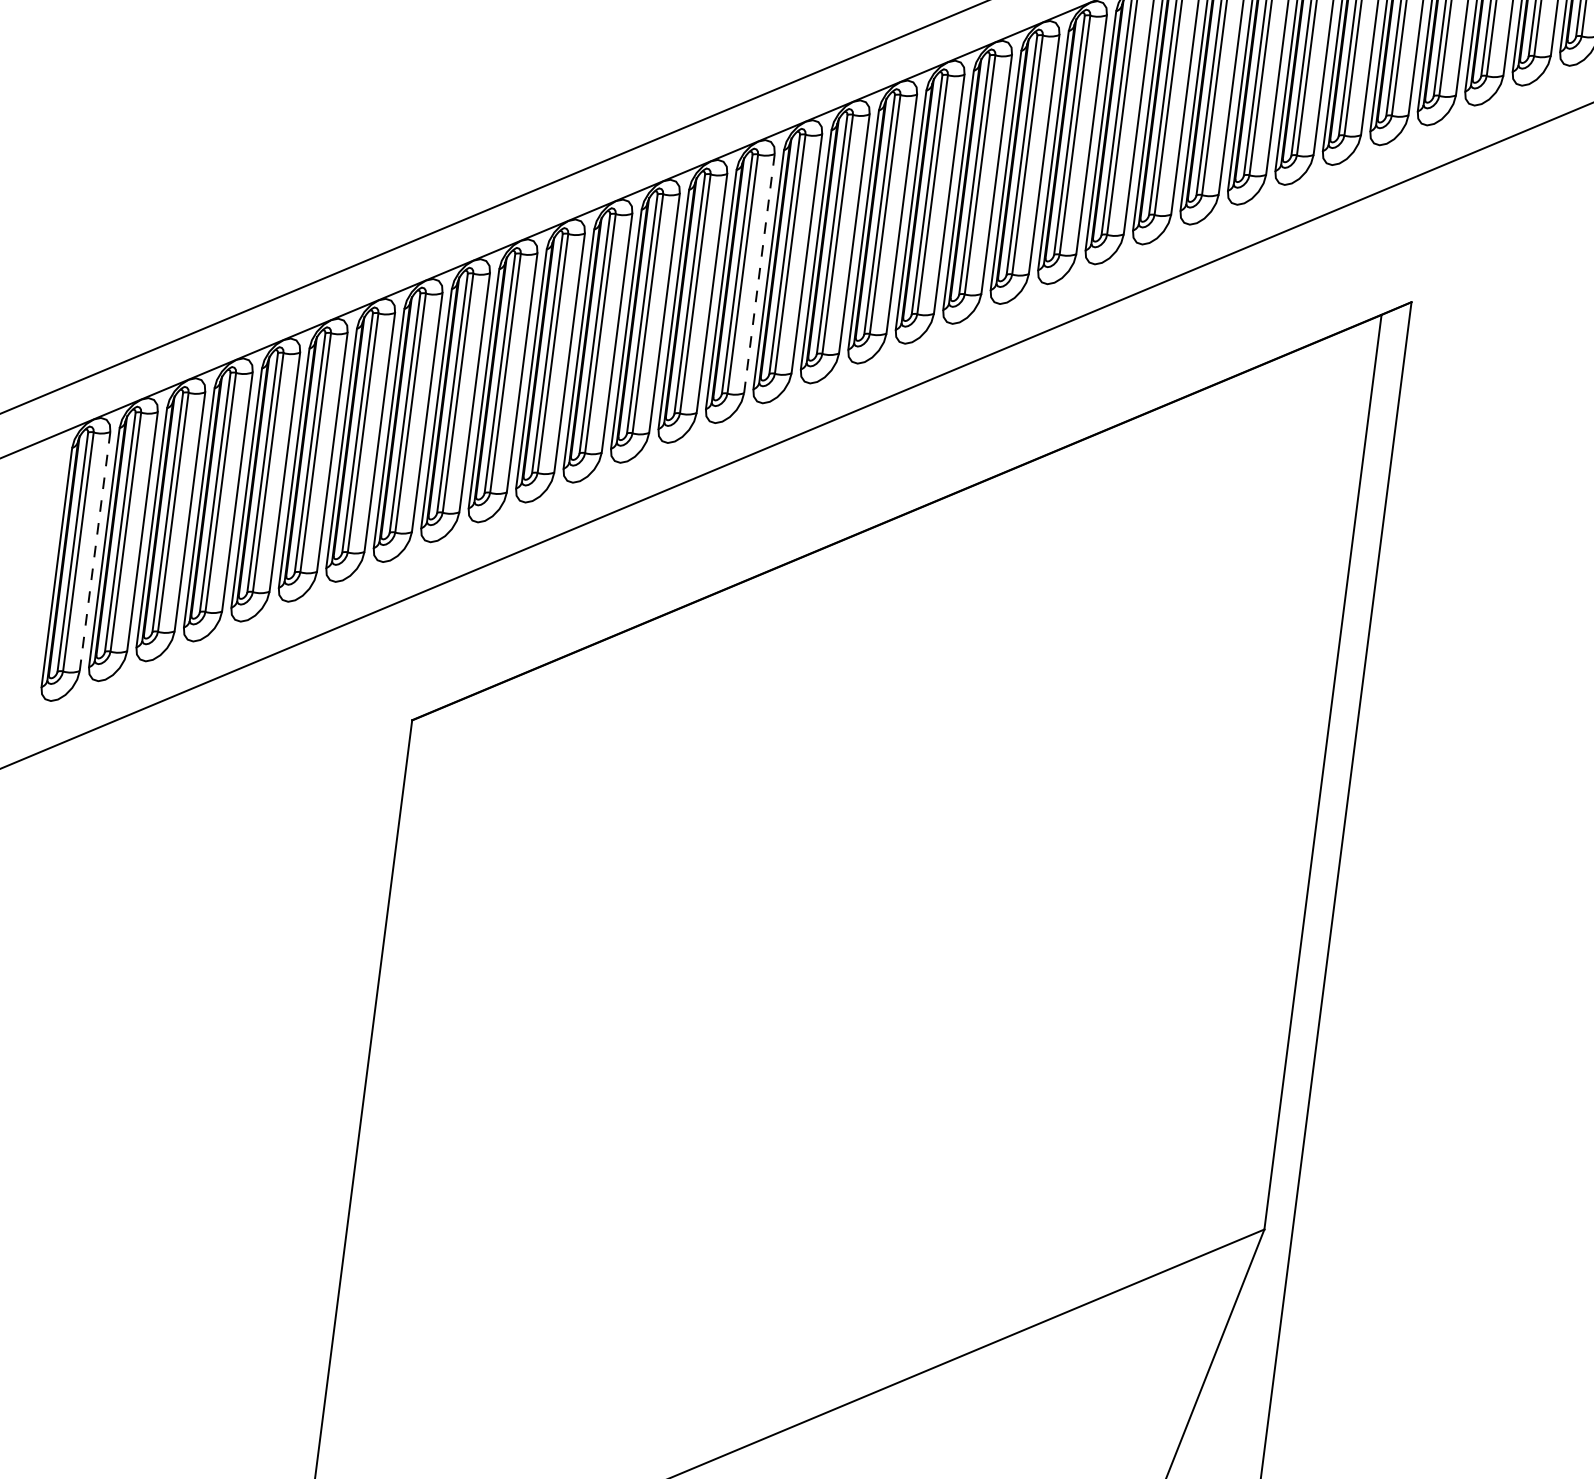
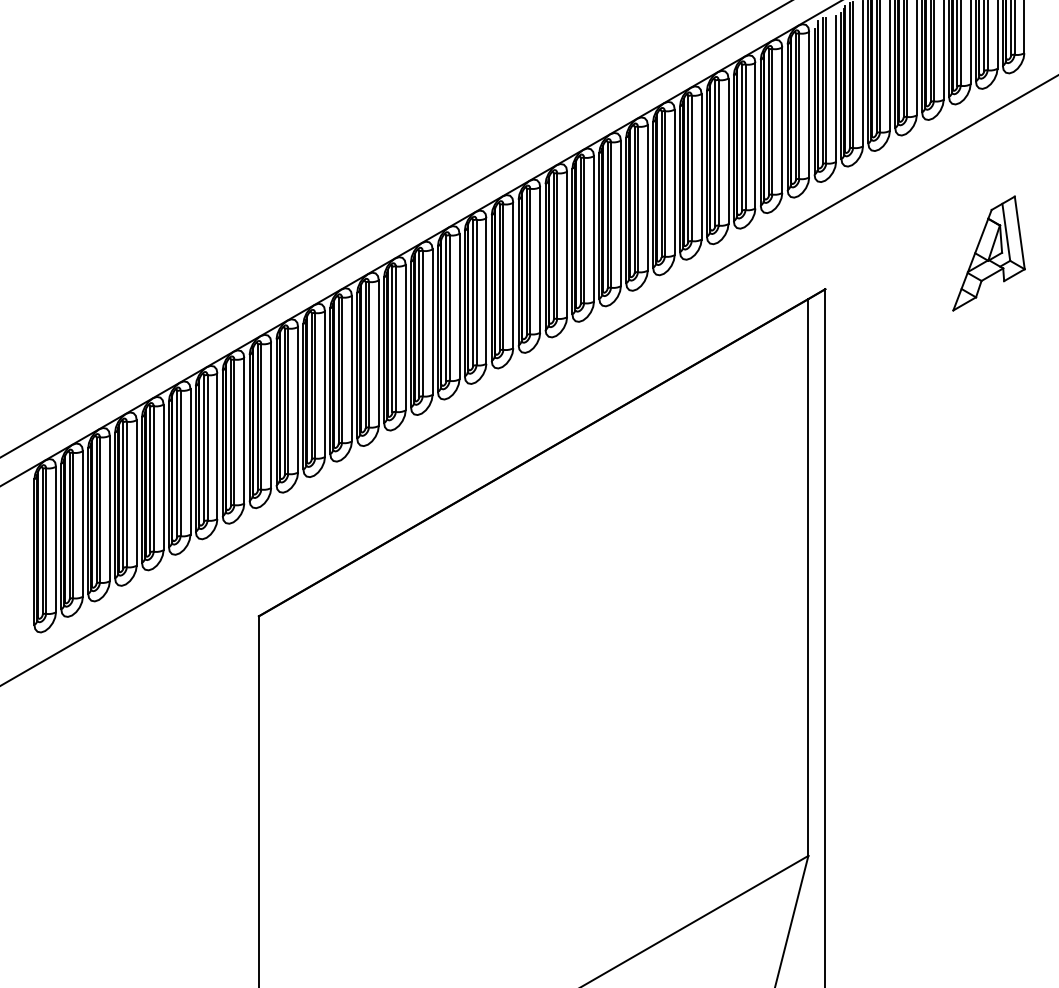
line: (759, 274) -> (432, 322), dashed -> solid
line: (95, 551) -> (56, 539), dashed -> solid

